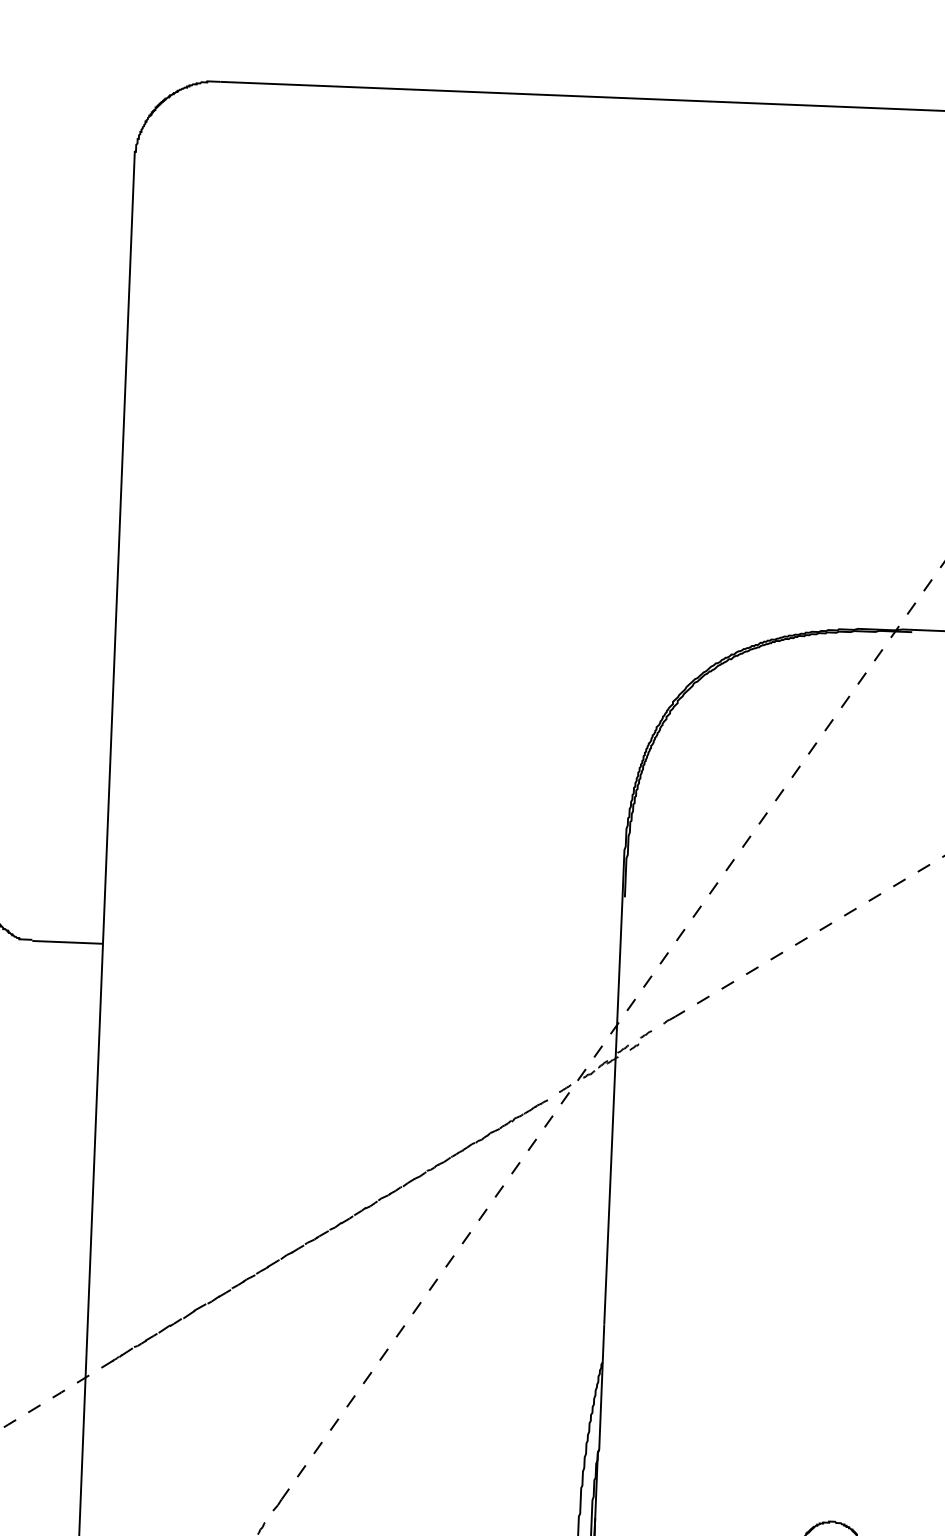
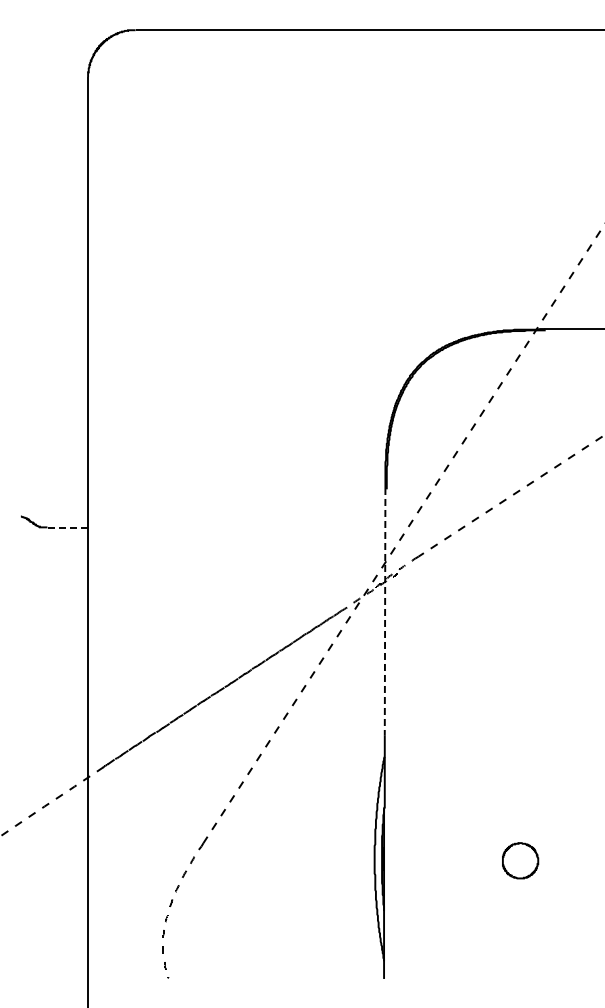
line: (67, 943) -> (67, 528), solid -> dashed
line: (614, 1109) -> (385, 611), solid -> dashed

